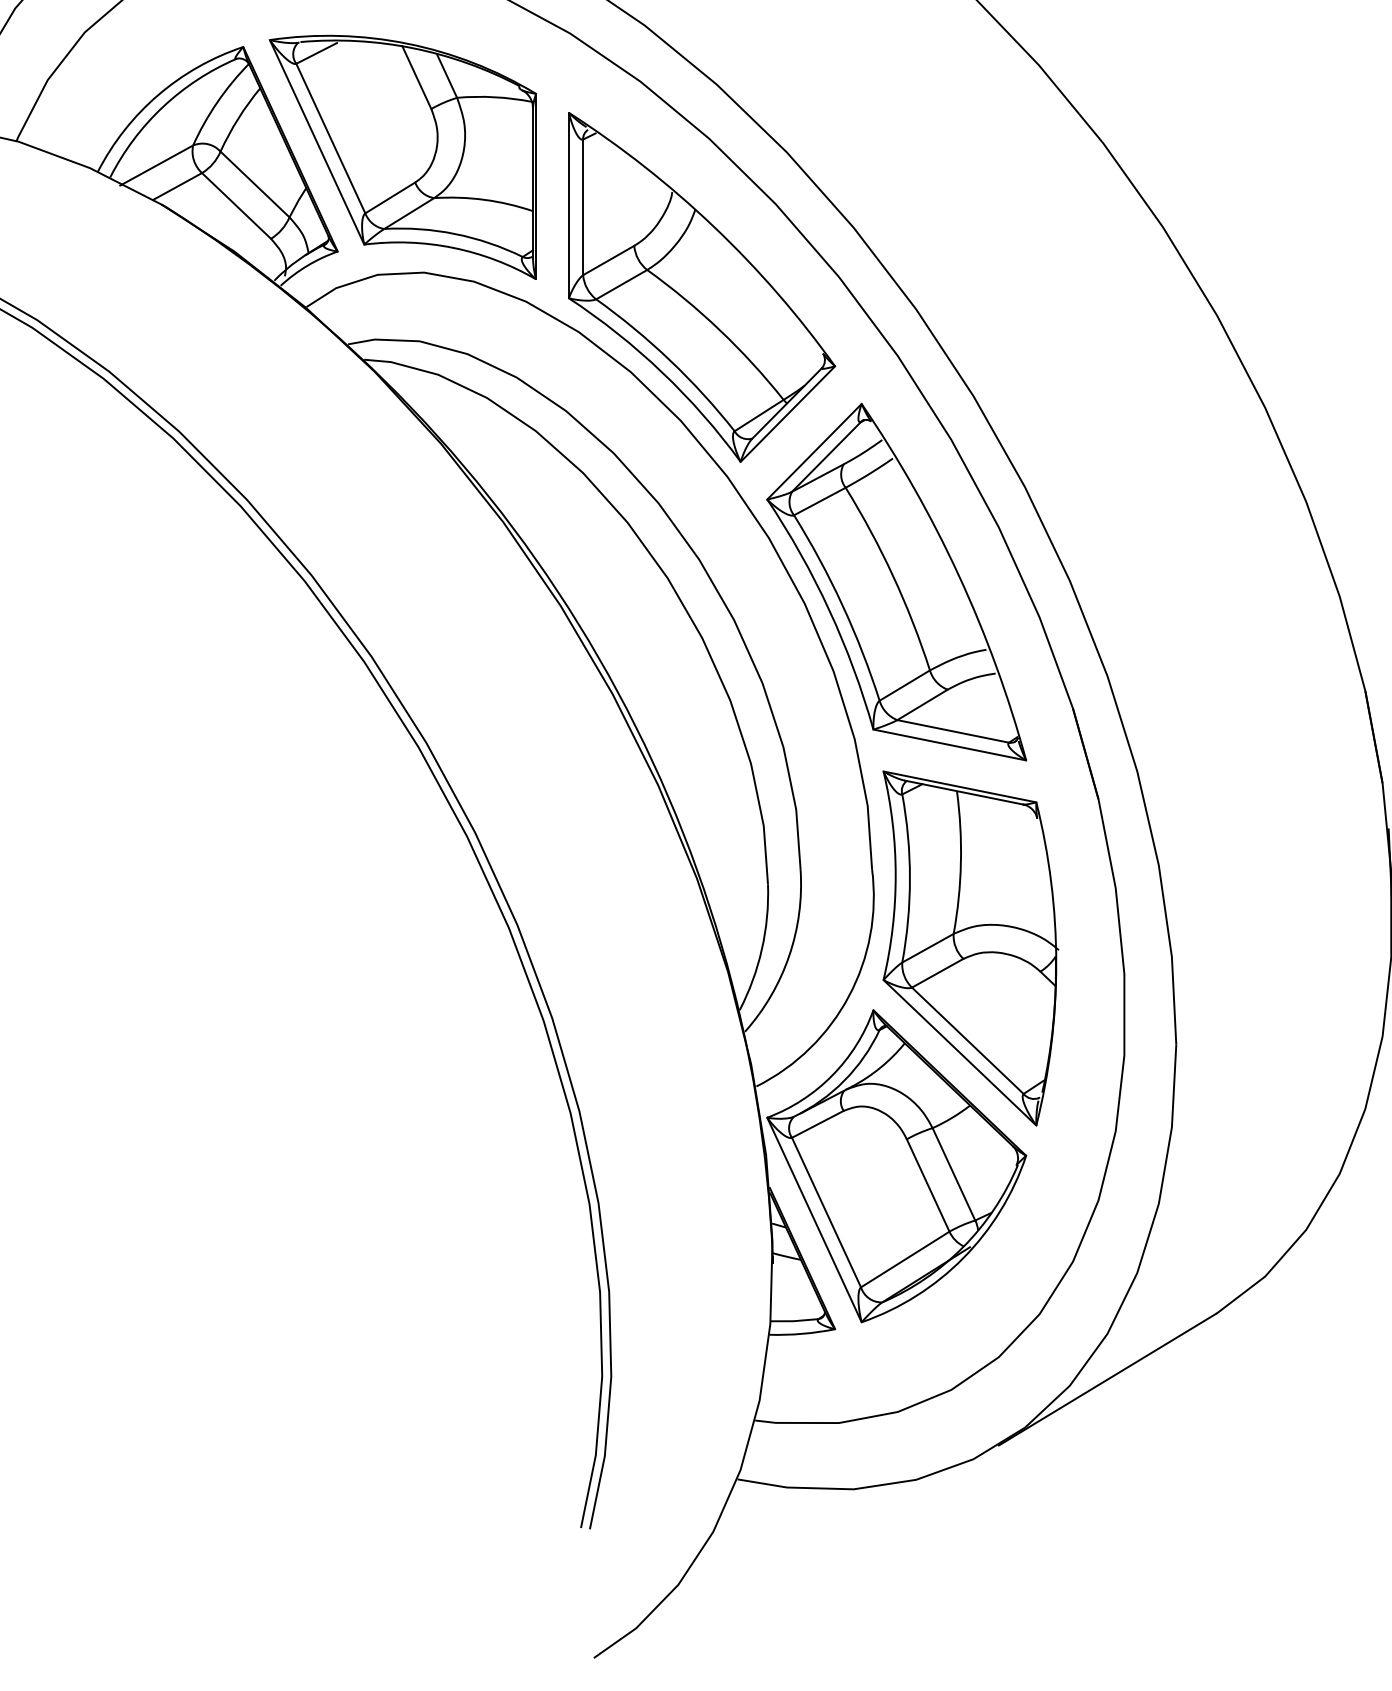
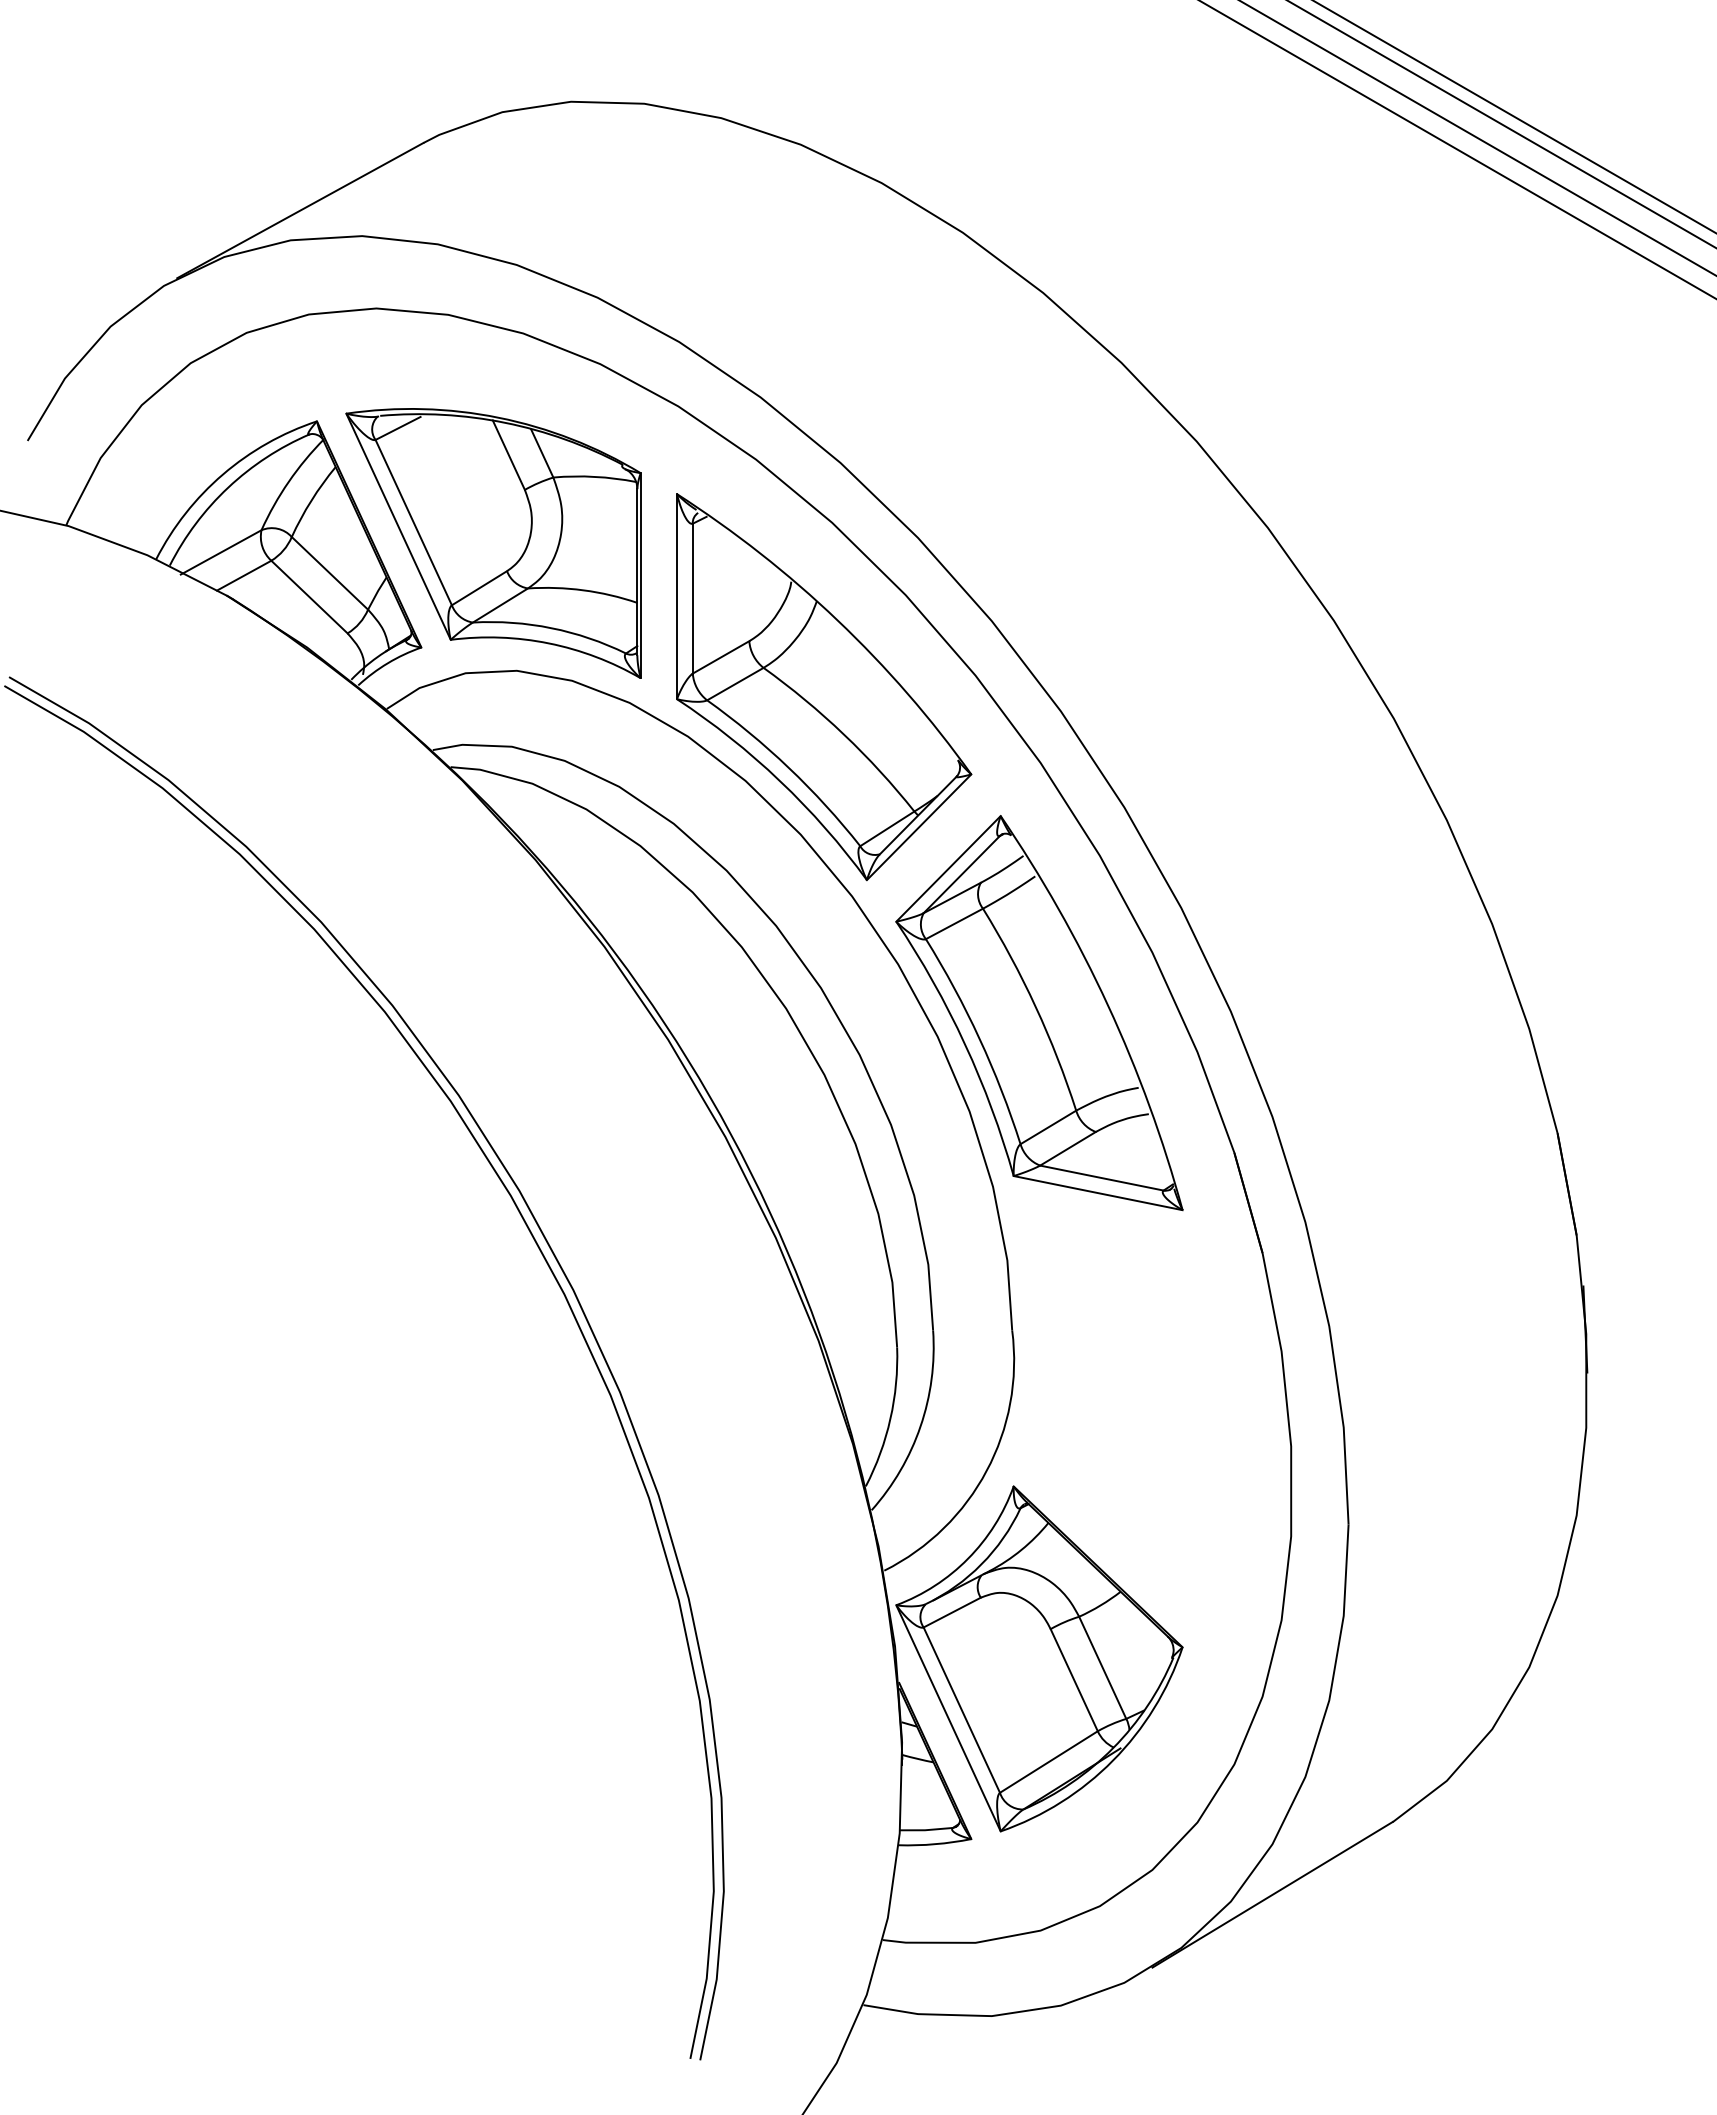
part: (970, 947) -> (1121, 1417), removed

